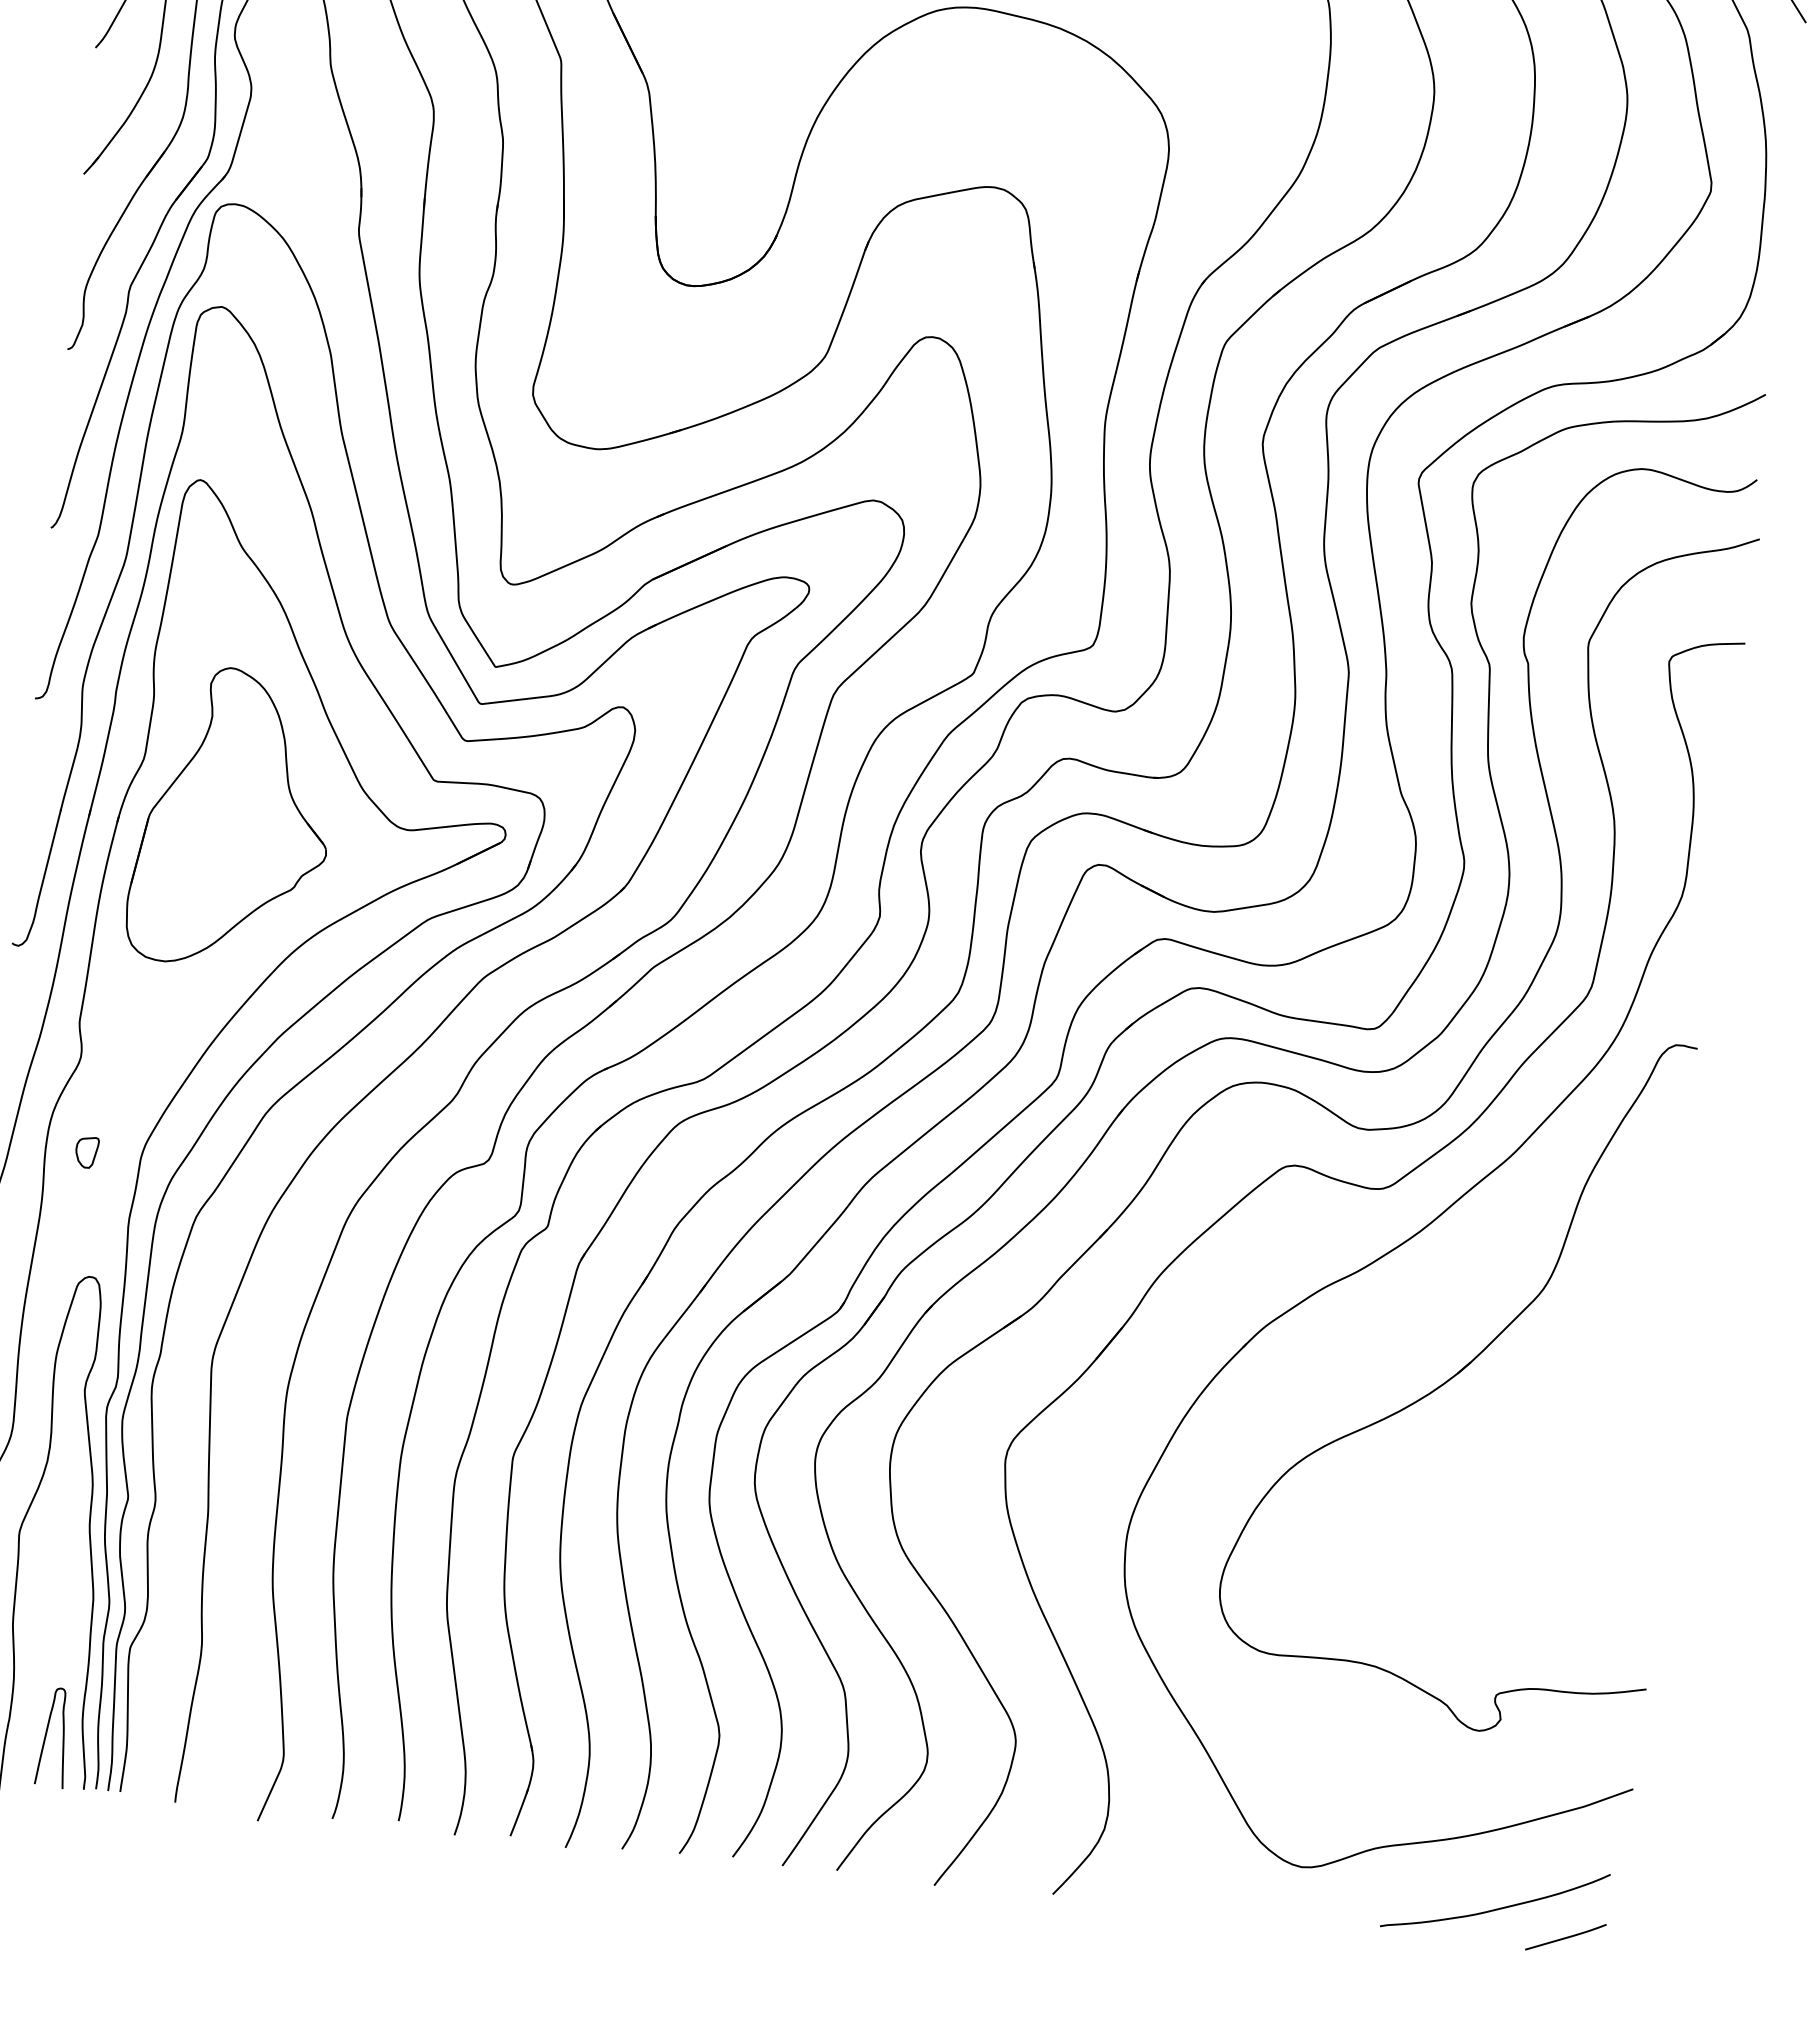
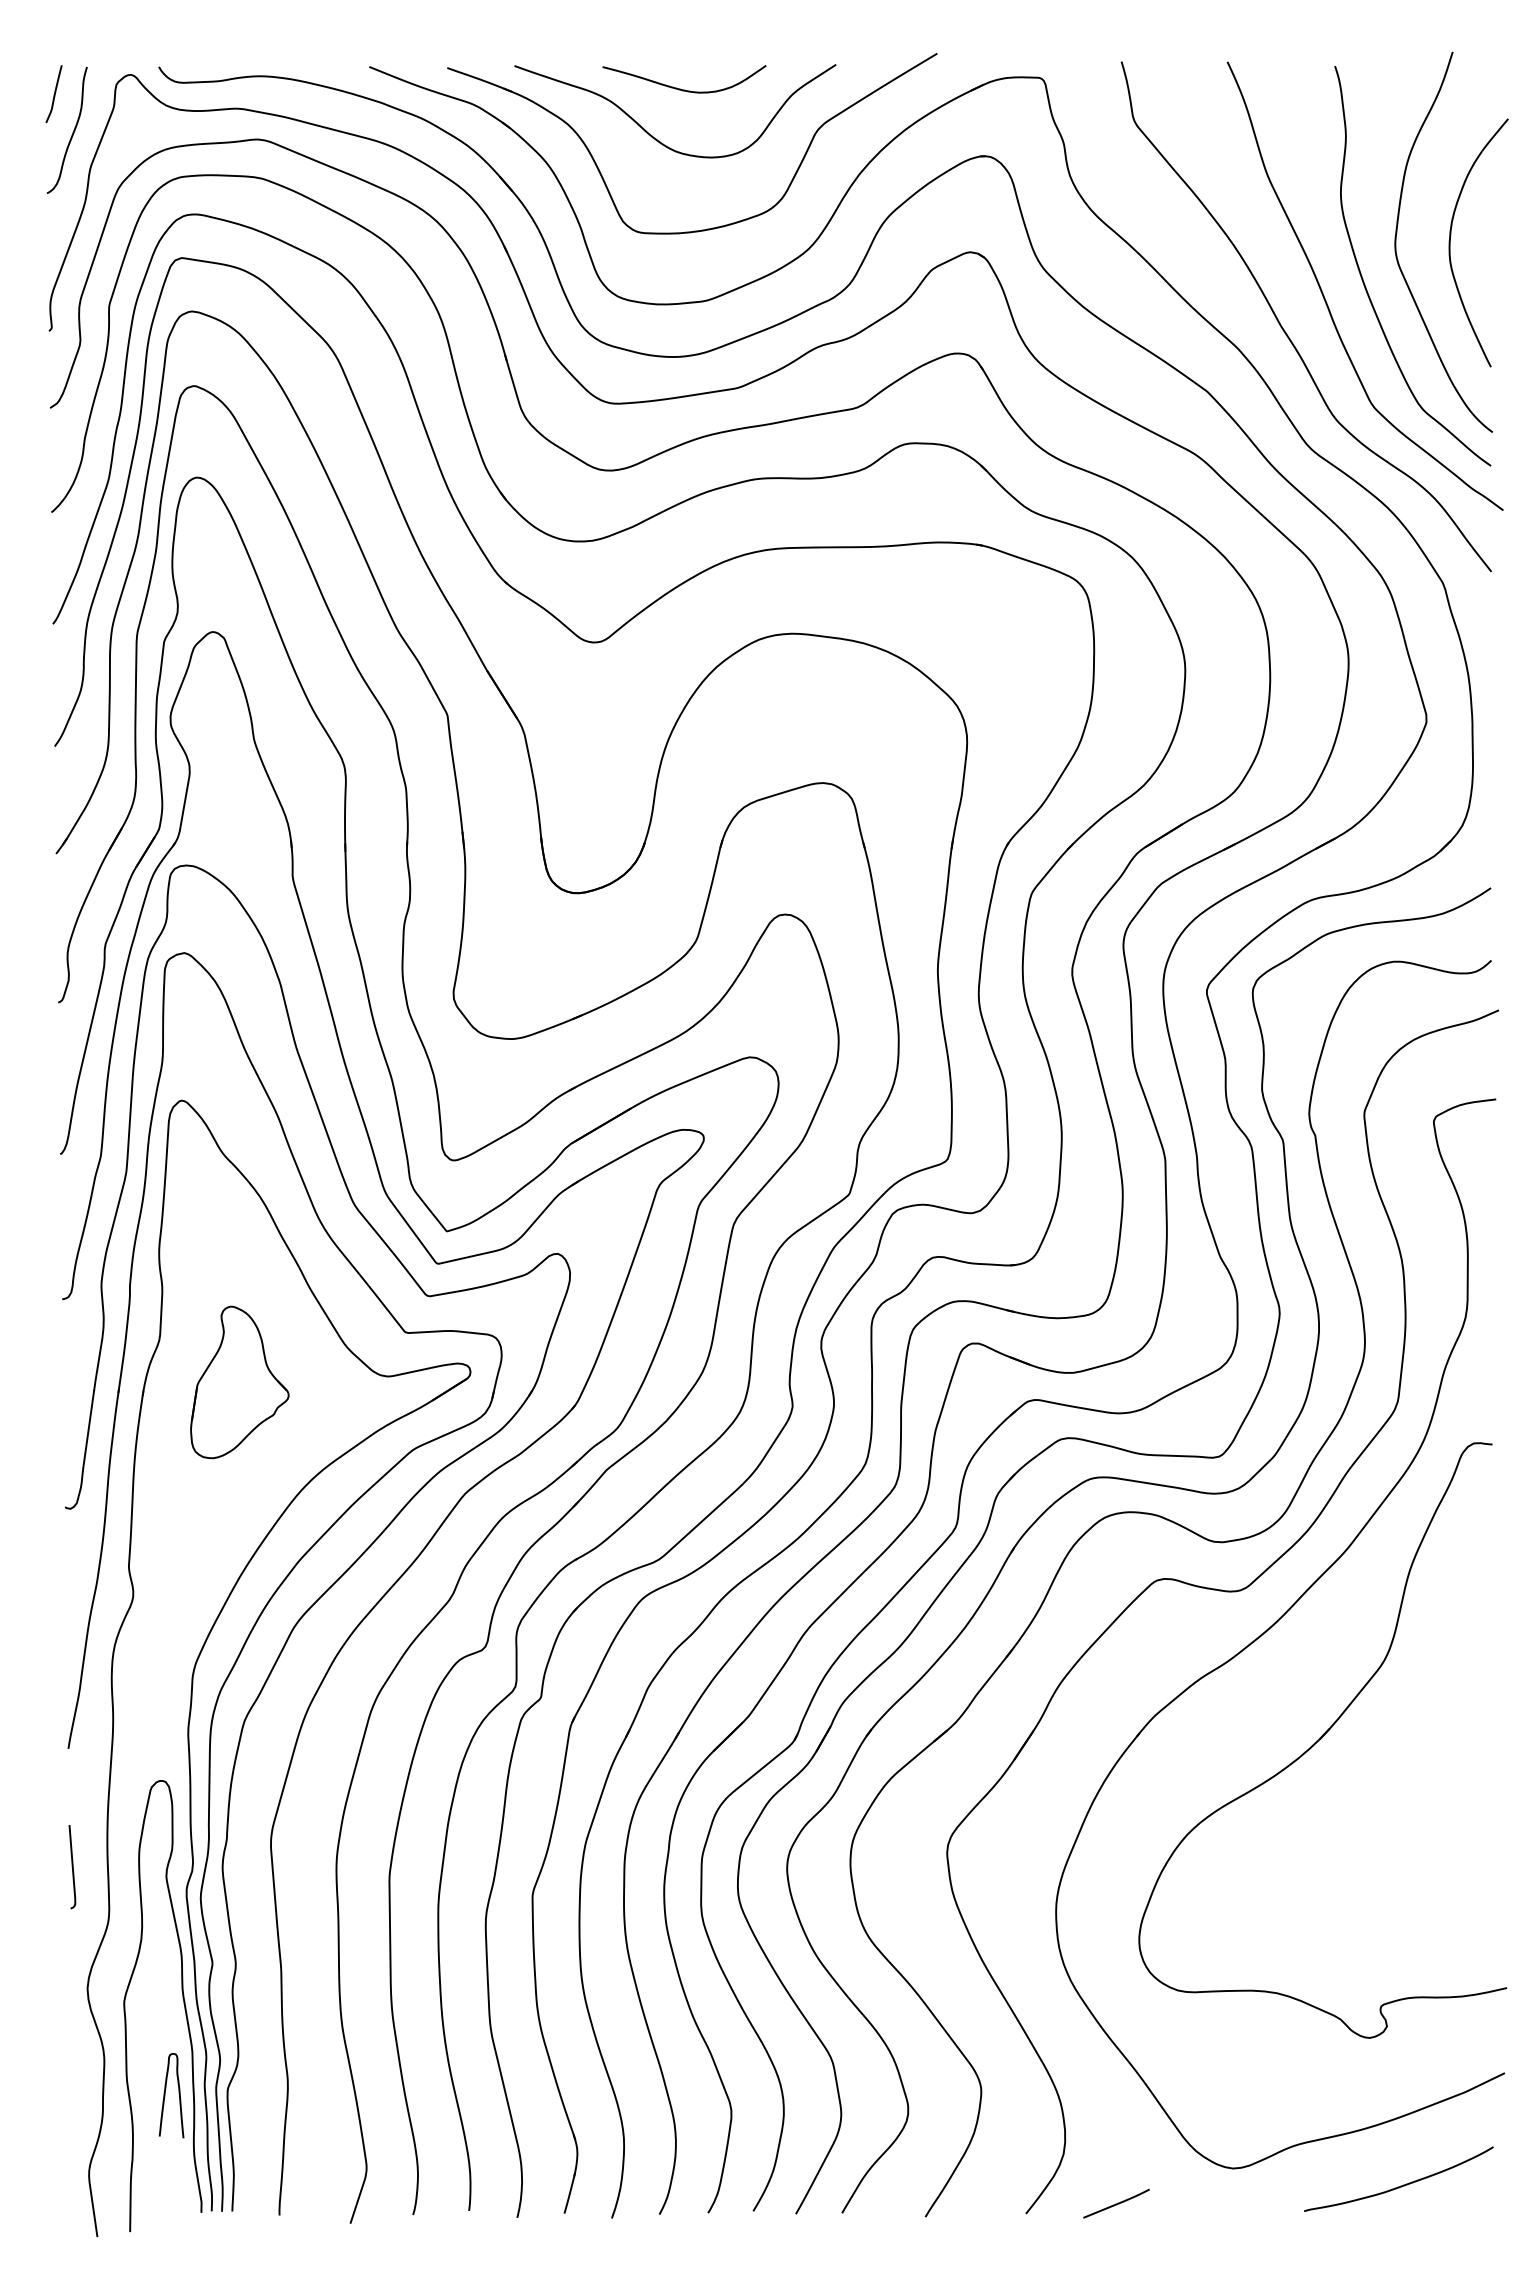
part: (232, 818) -> (239, 1382), size x0.6
part: (86, 1152) -> (146, 1676), removed
curve: (46, 1736) -> (165, 2095), moved
line: (1565, 1936) -> (1116, 2203), moved

